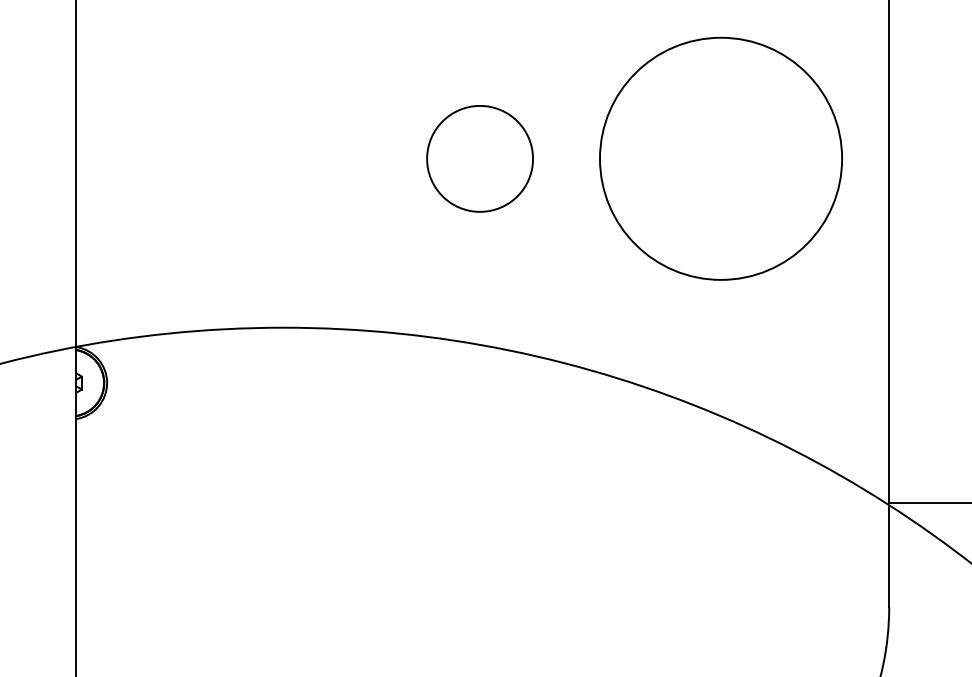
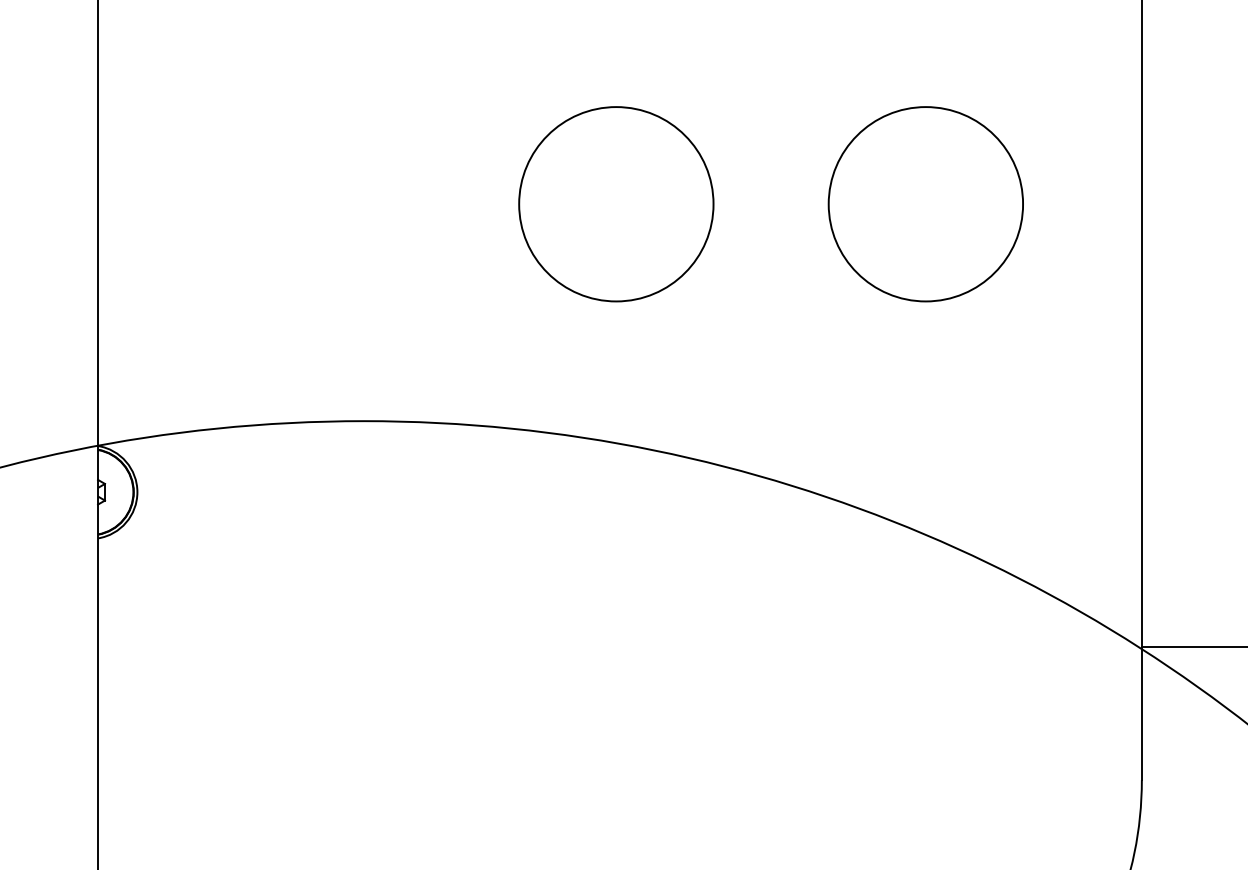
circle: (480, 159) -> (616, 204), size x1.43
circle: (720, 159) -> (925, 204), size x0.62

